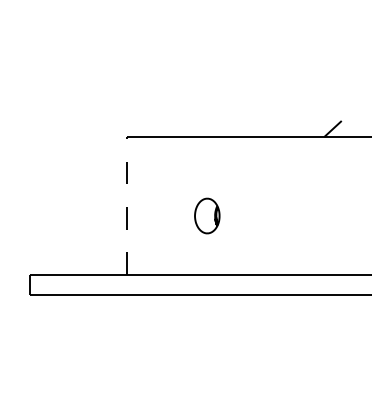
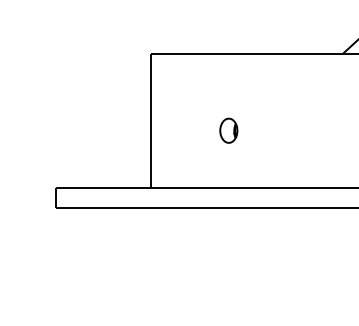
line: (127, 205) -> (151, 120), dashed -> solid
part: (206, 215) -> (228, 130), size x0.71

